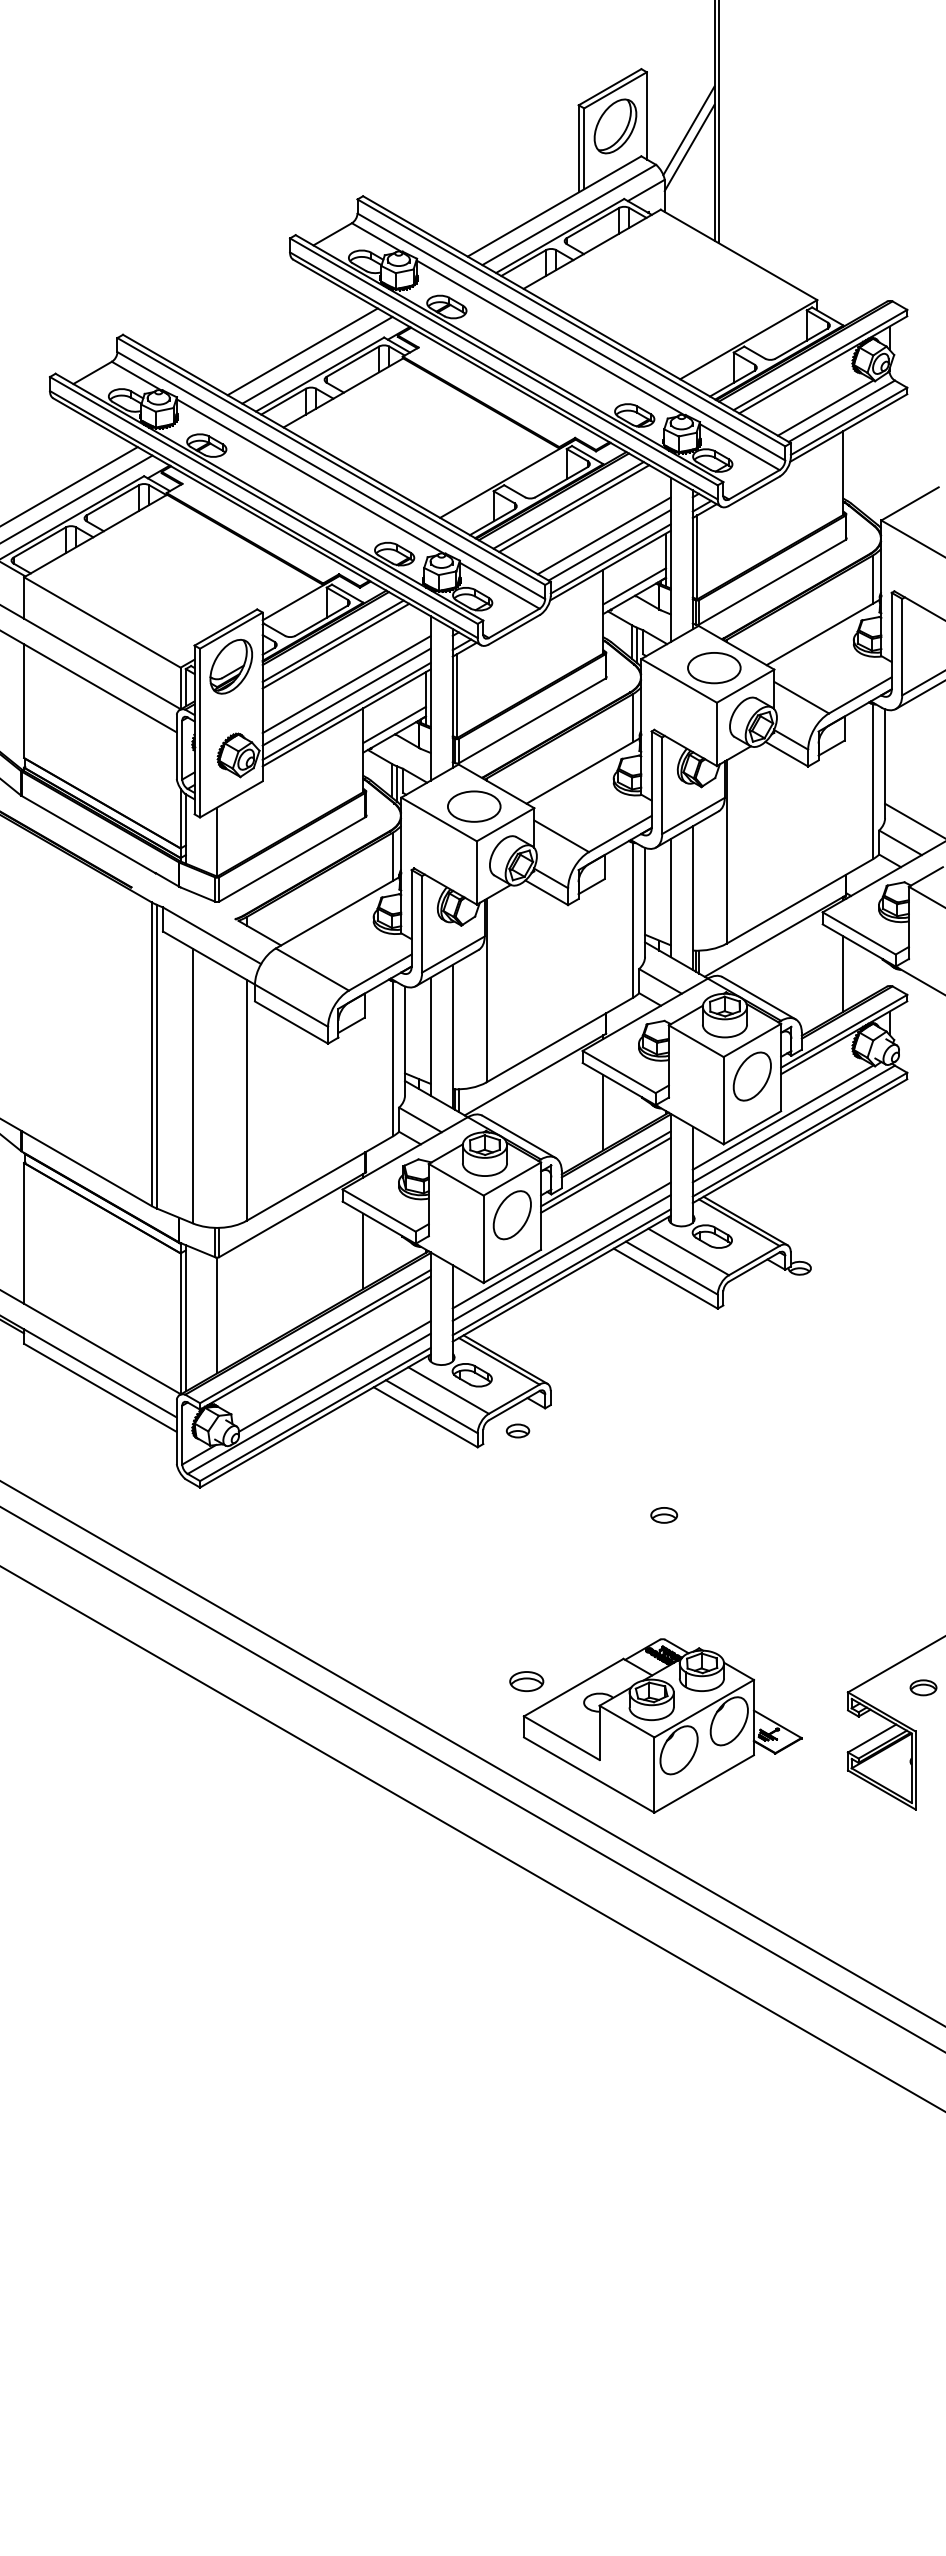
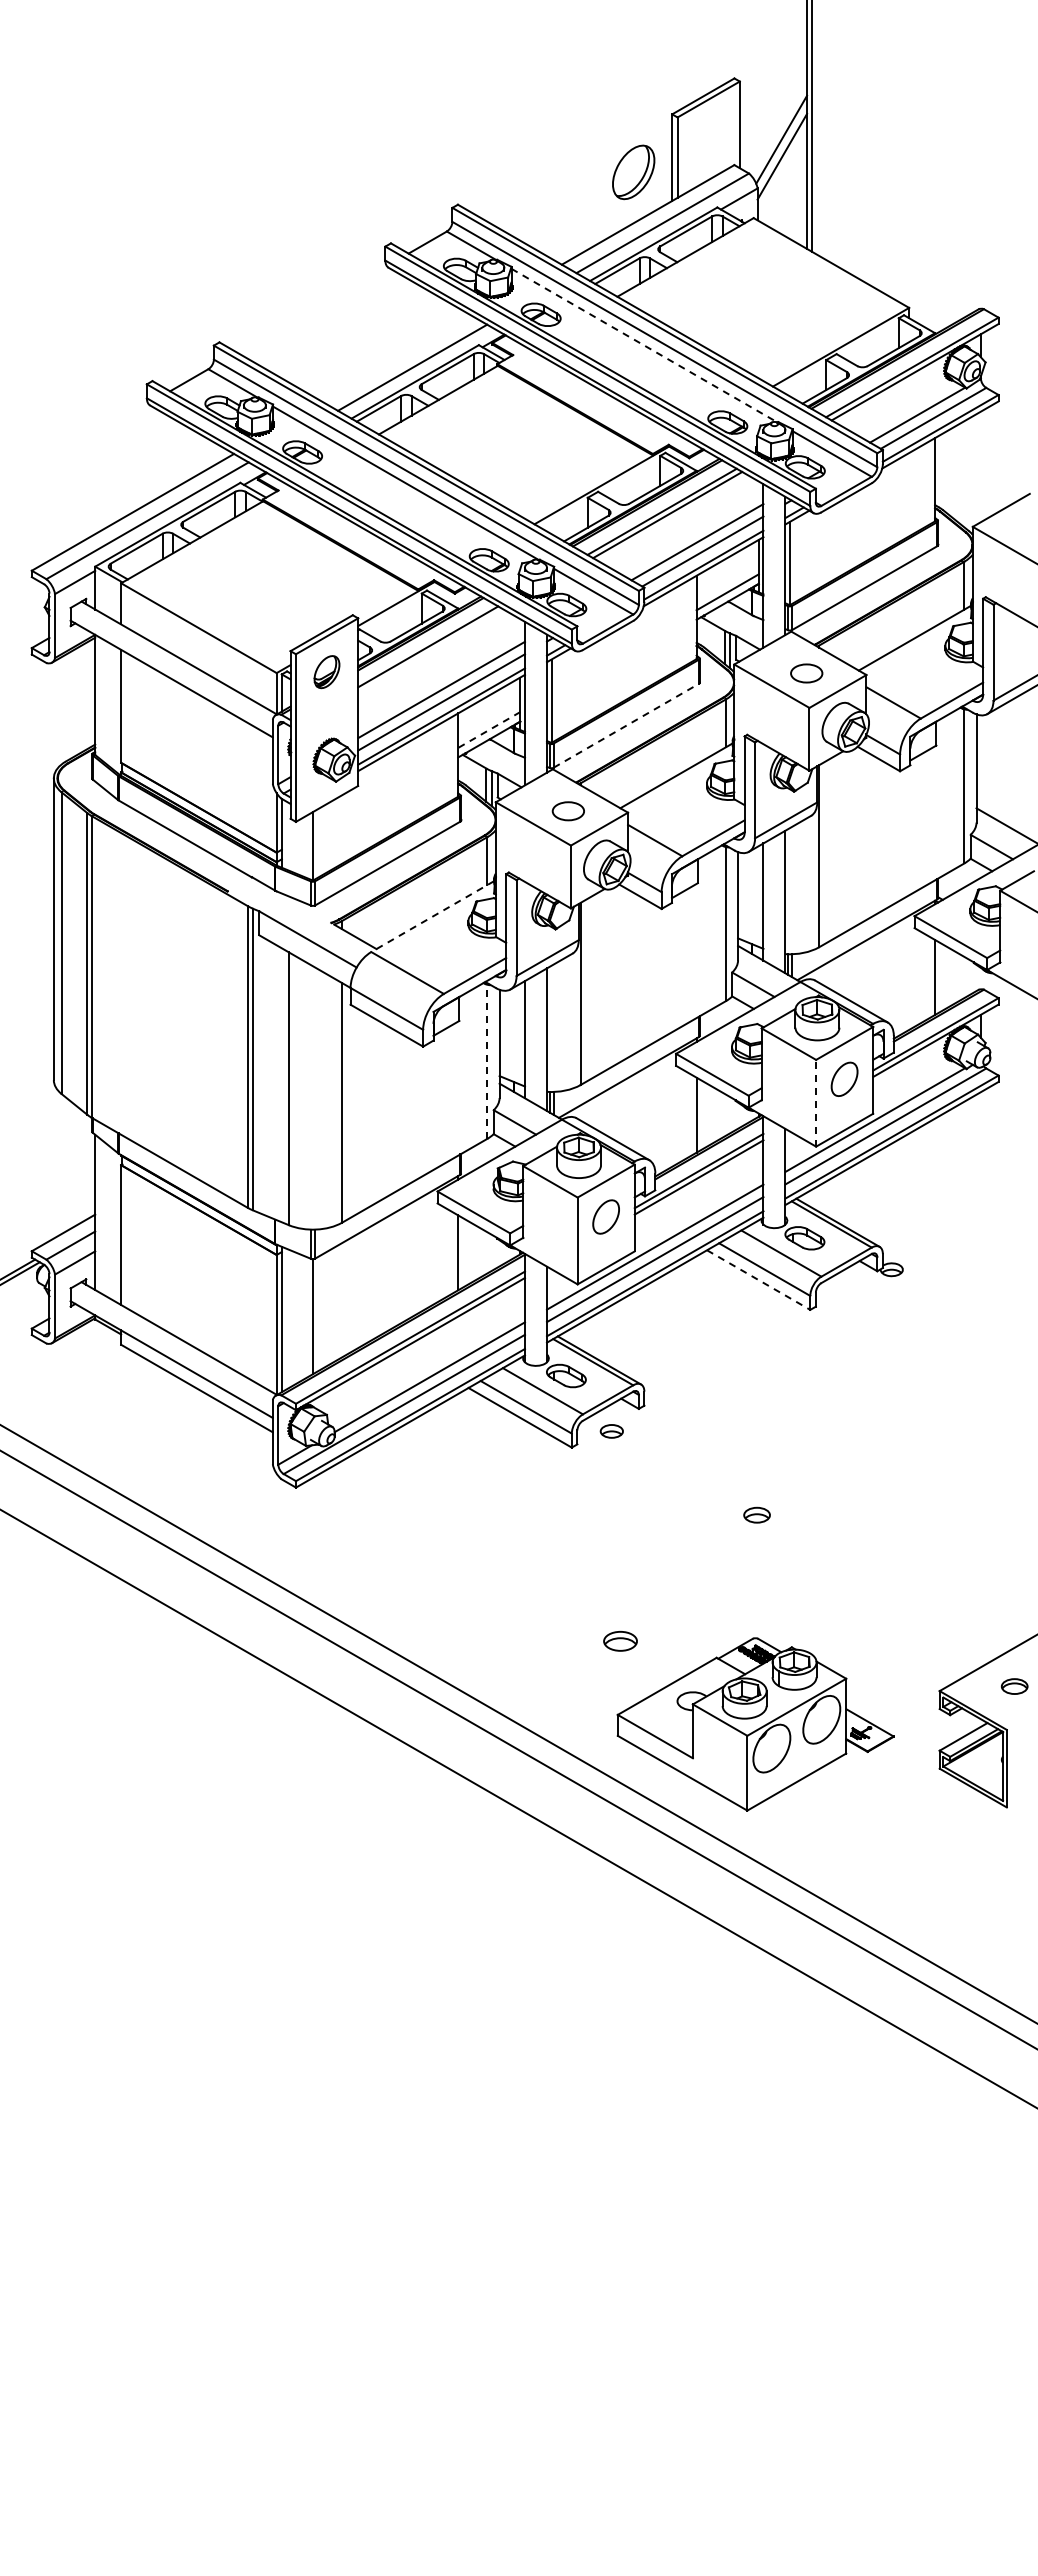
part: (615, 126) -> (633, 172), moved
line: (550, 337) -> (644, 345), solid -> dashed
line: (302, 352) -> (397, 359), removed
line: (335, 645) -> (430, 651), removed
part: (230, 666) -> (326, 671), size x0.6
part: (713, 668) -> (806, 673), size x0.6
line: (532, 720) -> (626, 725), solid -> dashed
line: (394, 724) -> (489, 729), solid -> dashed
part: (474, 807) -> (568, 811), size x0.6
line: (337, 912) -> (432, 916), solid -> dashed
line: (392, 1058) -> (487, 1061), solid -> dashed
part: (752, 1076) -> (844, 1079), size x0.7
line: (724, 1099) -> (816, 1102), solid -> dashed
part: (511, 1214) -> (605, 1216), size x0.7
line: (665, 1279) -> (758, 1280), solid -> dashed
part: (526, 1681) -> (620, 1641), moved

